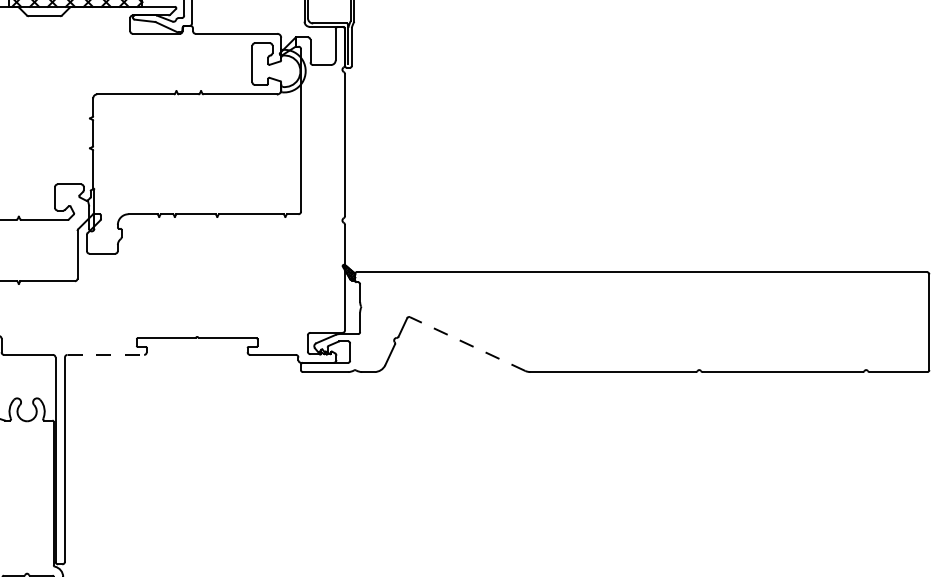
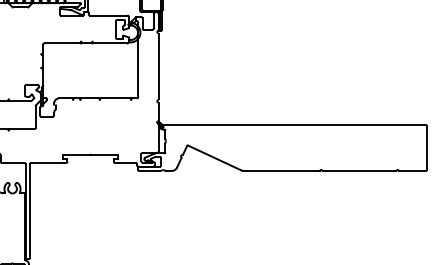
line: (466, 342) -> (214, 157), dashed -> solid
line: (105, 356) -> (48, 163), dashed -> solid

